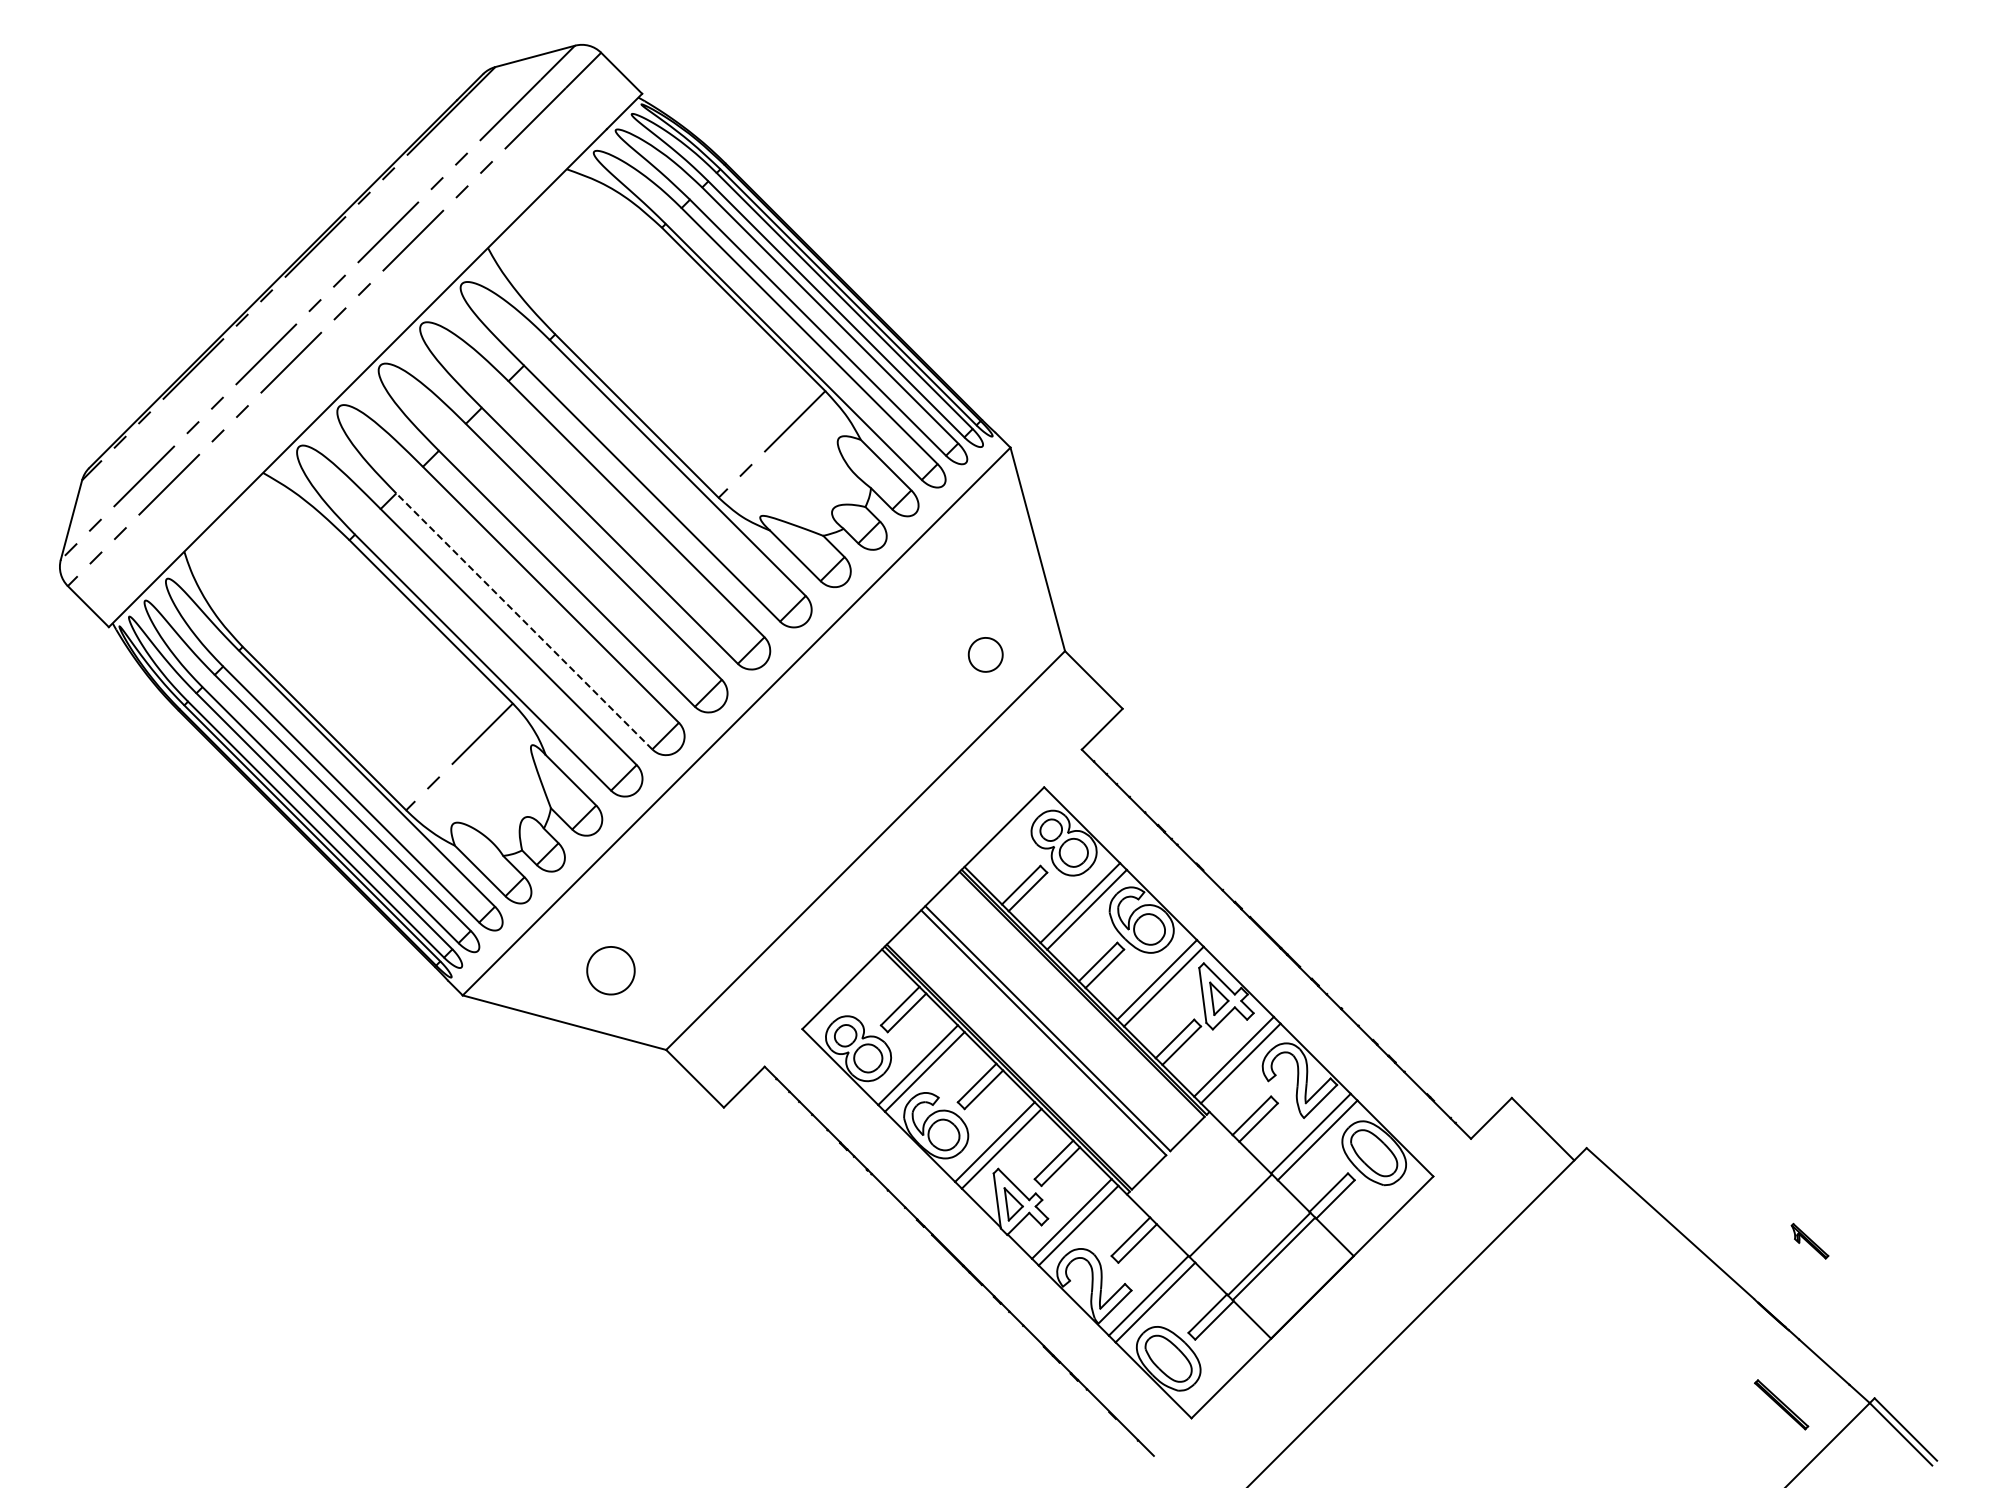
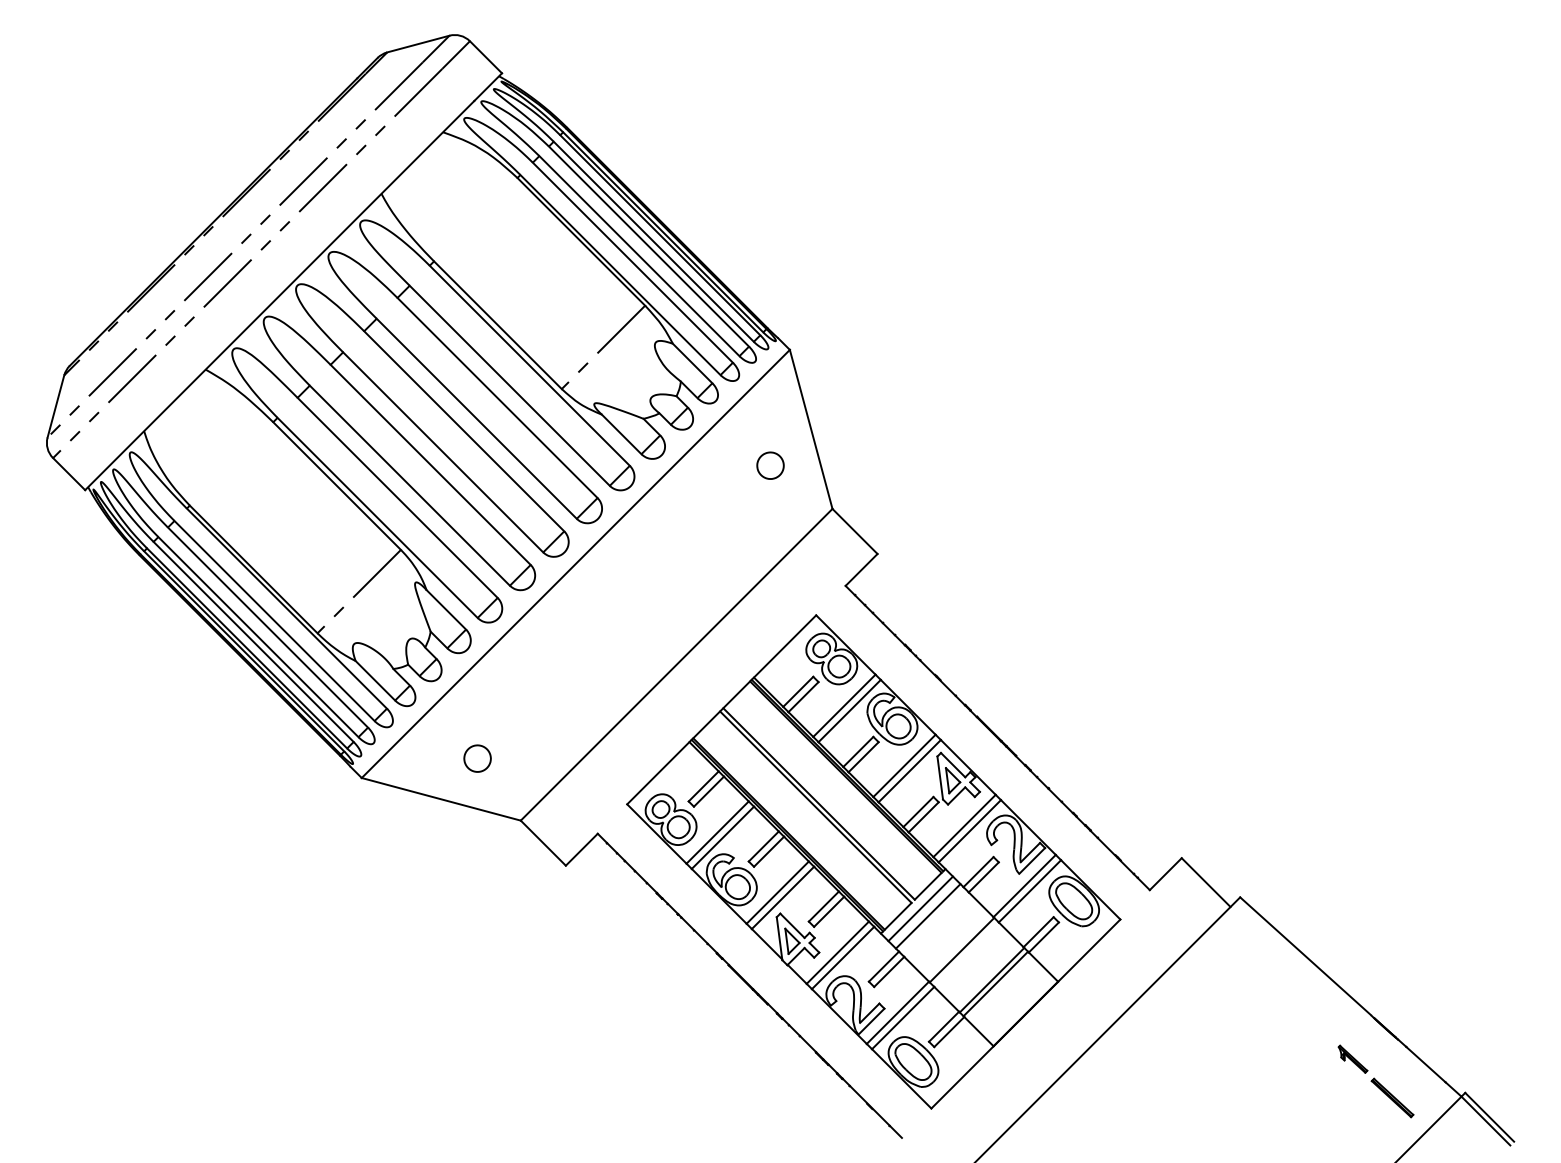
line: (523, 621) -> (409, 485), dashed -> solid
part: (985, 654) -> (770, 465), moved
part: (610, 970) -> (477, 758), size x0.71
line: (1177, 1162) -> (920, 908), added
line: (1187, 1172) -> (928, 916), added
part: (1809, 1241) -> (1352, 1059), moved

